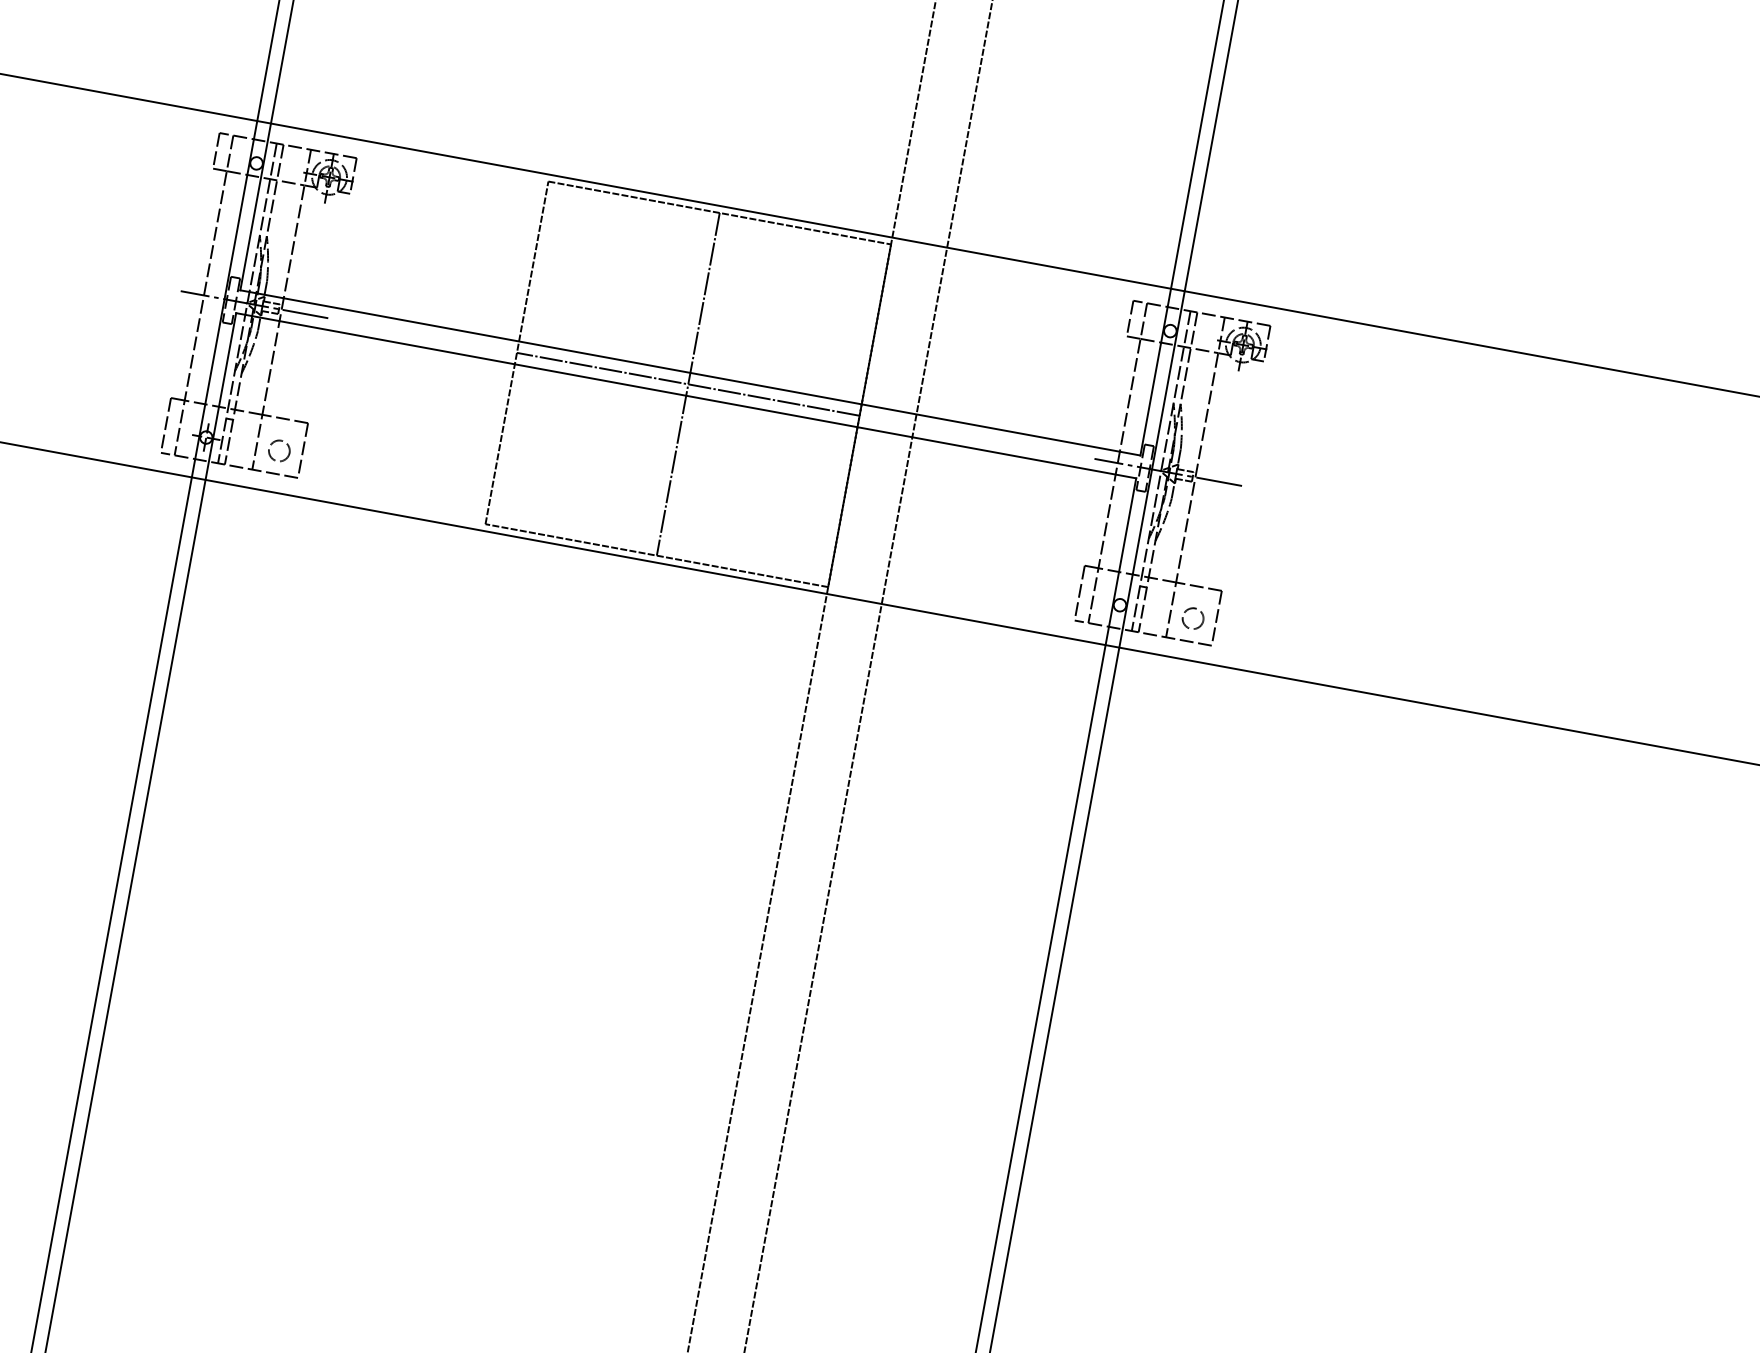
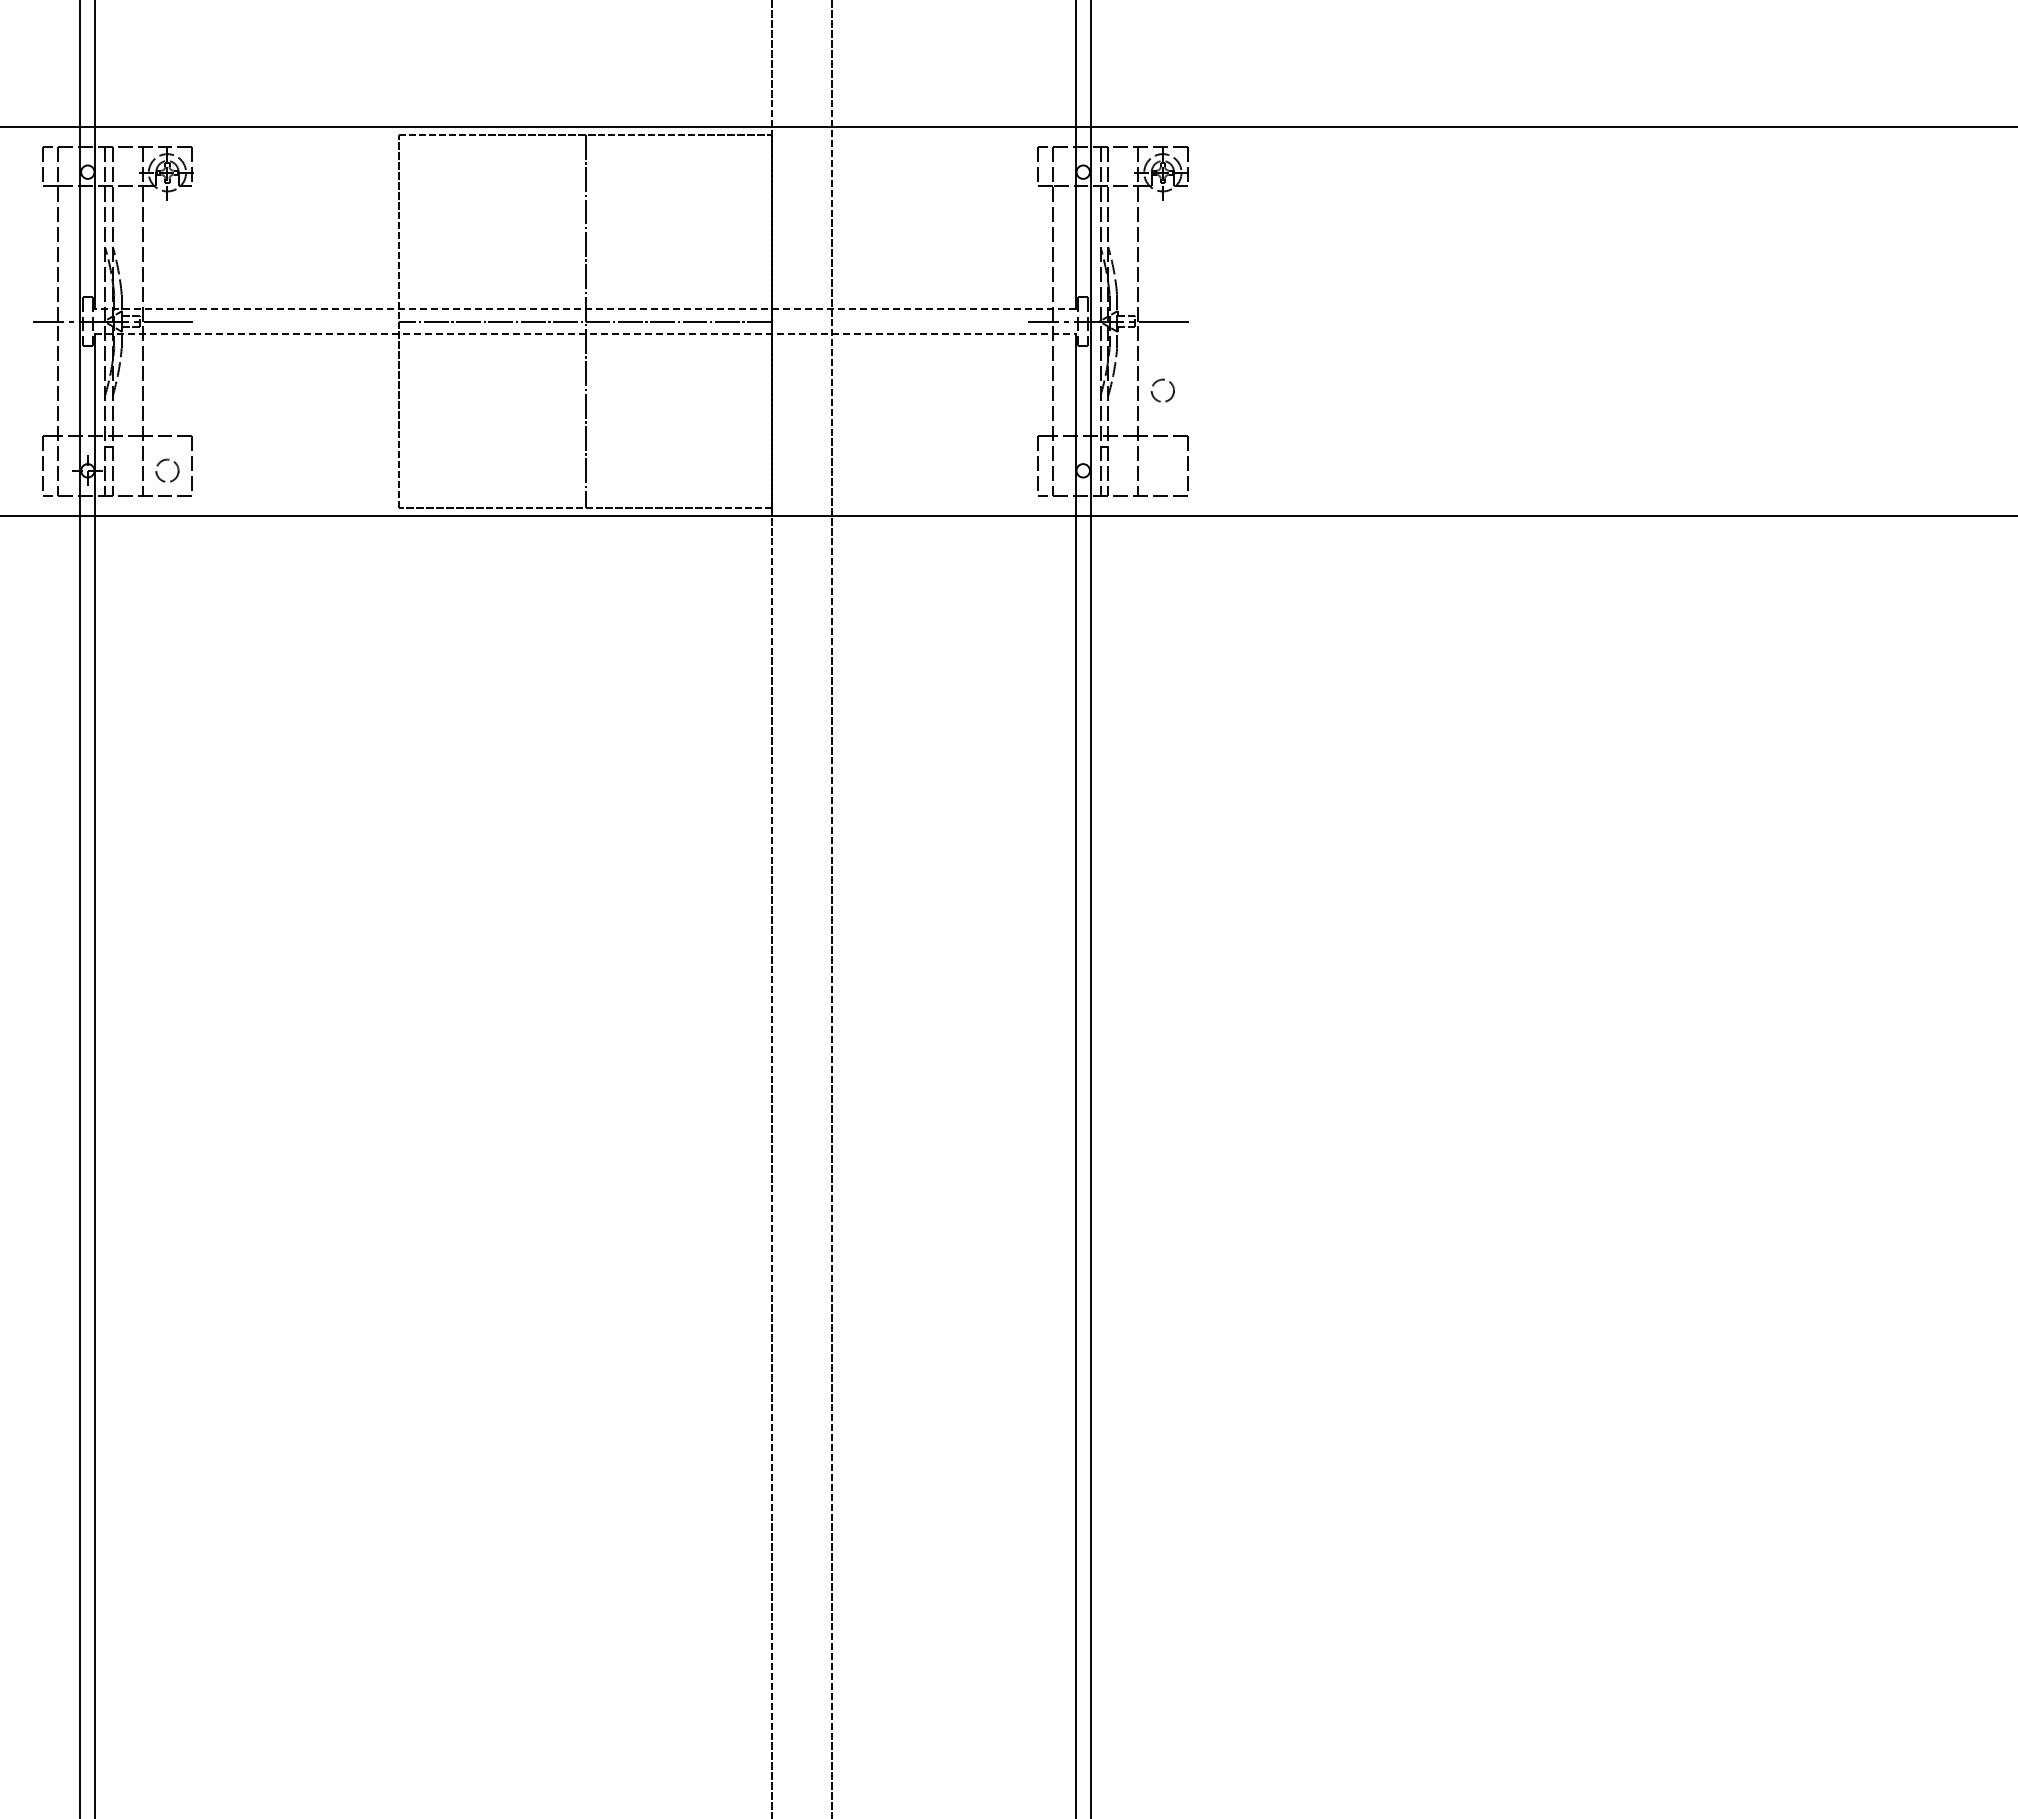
line: (690, 373) -> (585, 309), solid -> dashed
line: (687, 395) -> (586, 333), solid -> dashed
circle: (1192, 618) -> (1162, 390), moved

